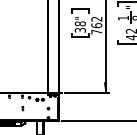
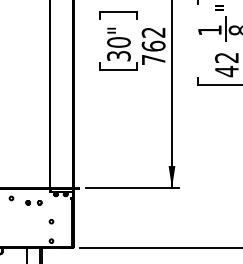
text: (80, 23) -> (119, 41), 38" -> 30"

